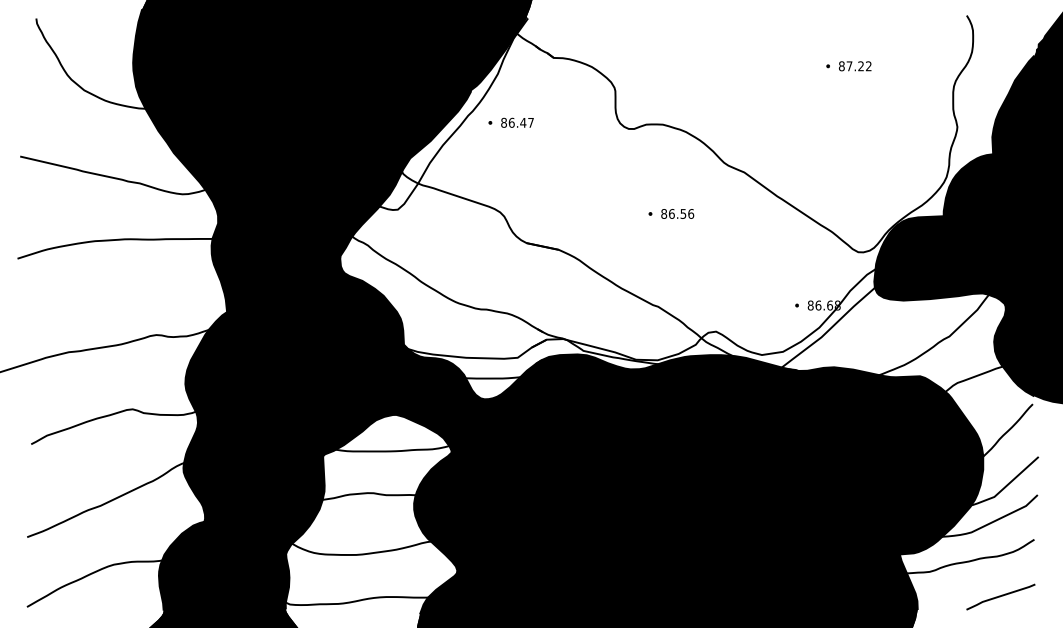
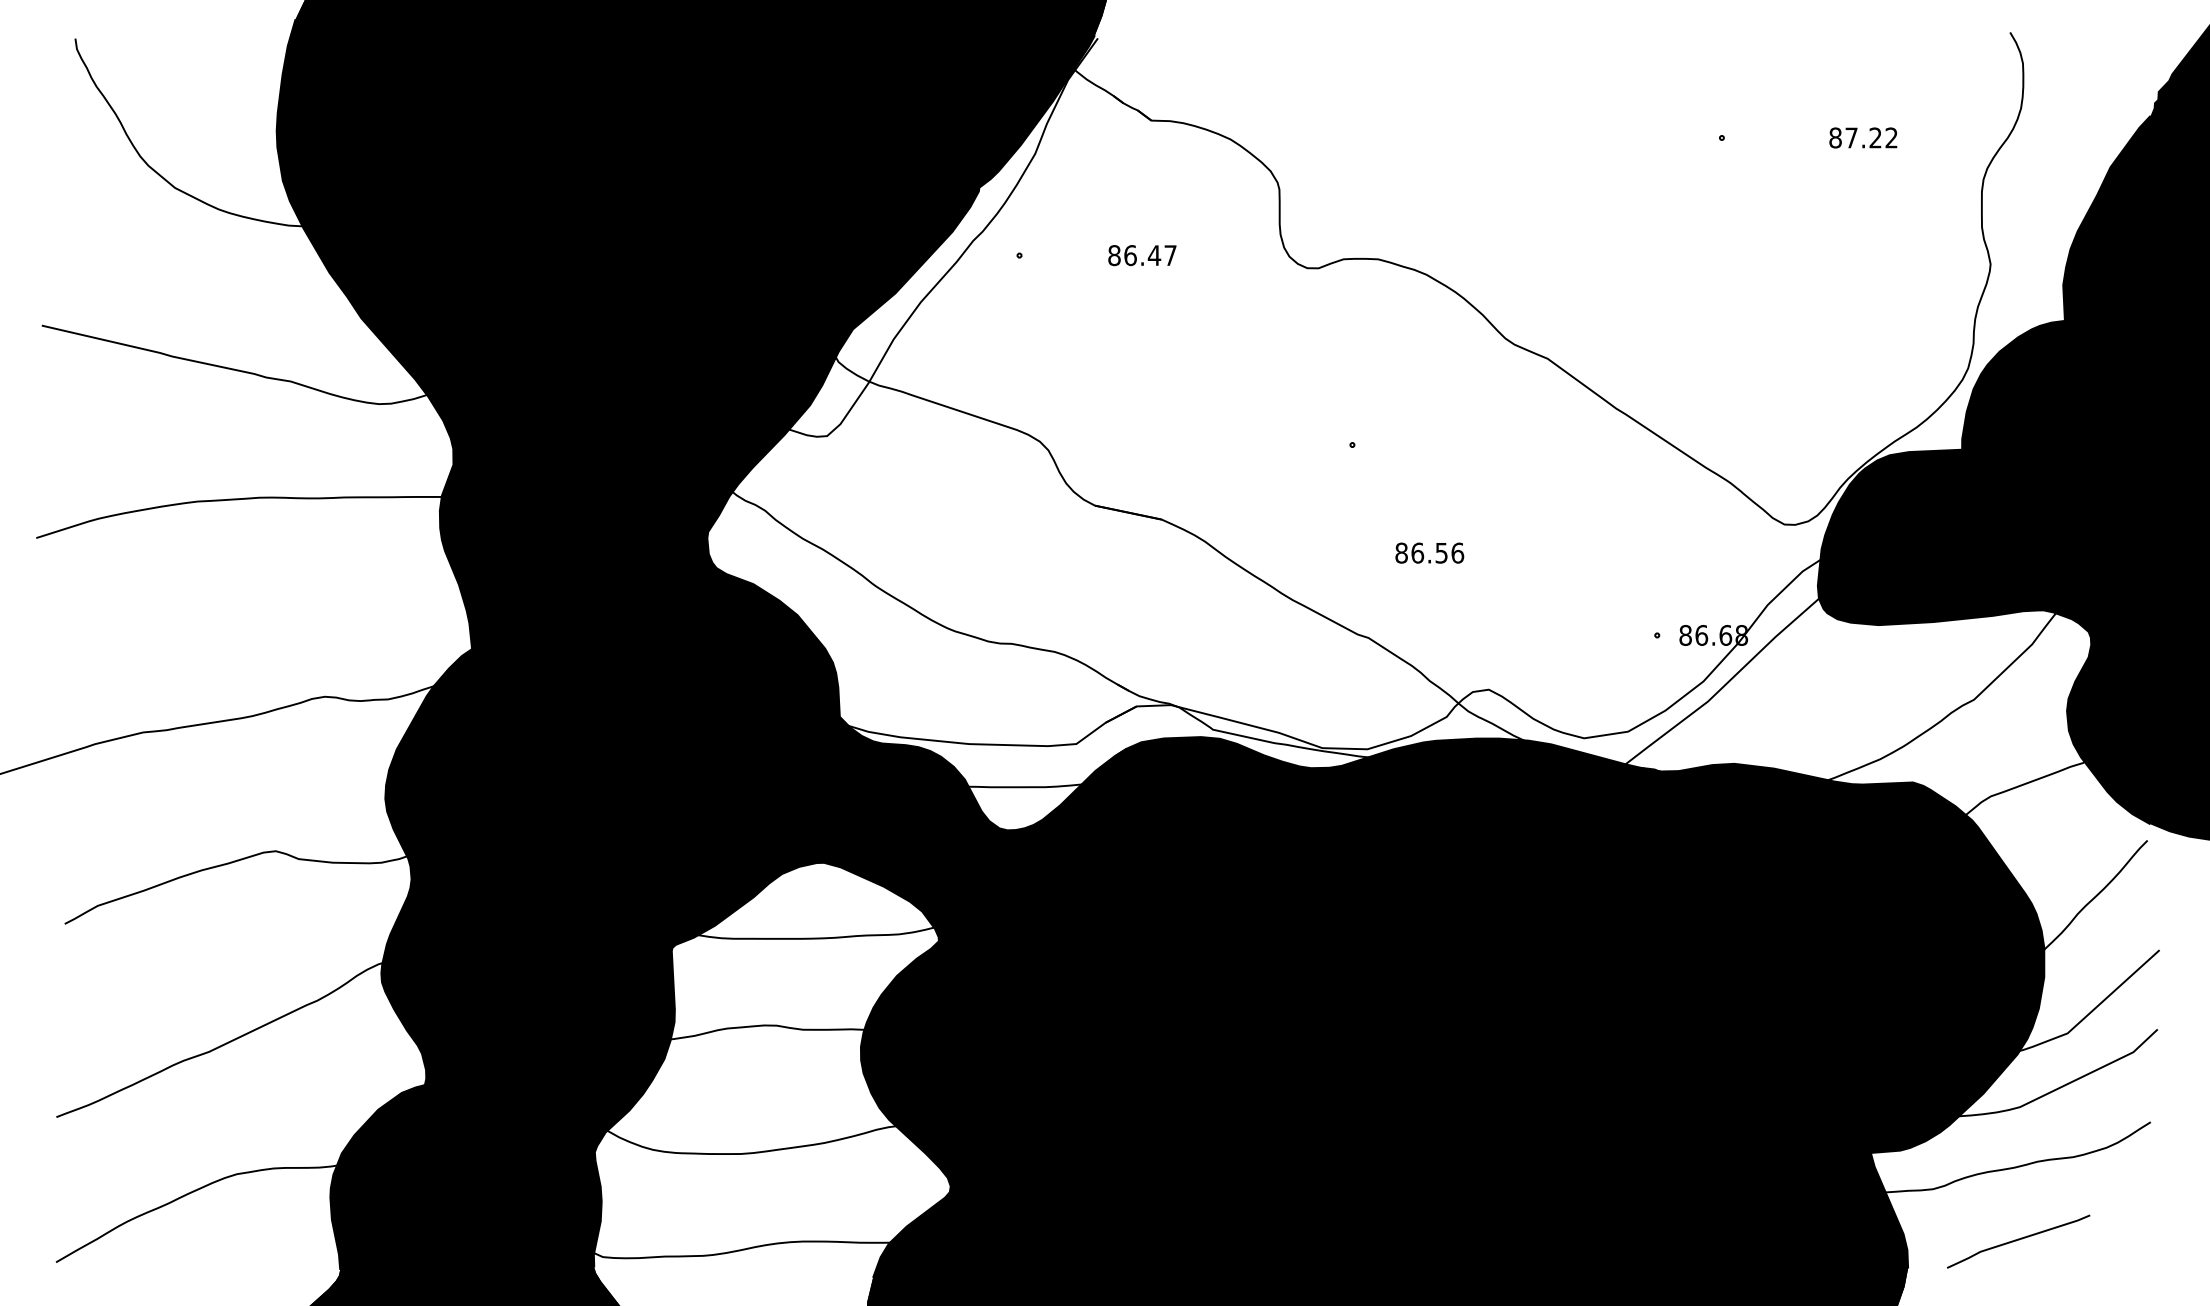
text: (855, 66) -> (1863, 138), moved
text: (517, 122) -> (1142, 254), moved
text: (677, 213) -> (1429, 552), moved
curve: (1000, 596) -> (2017, 1240), moved

